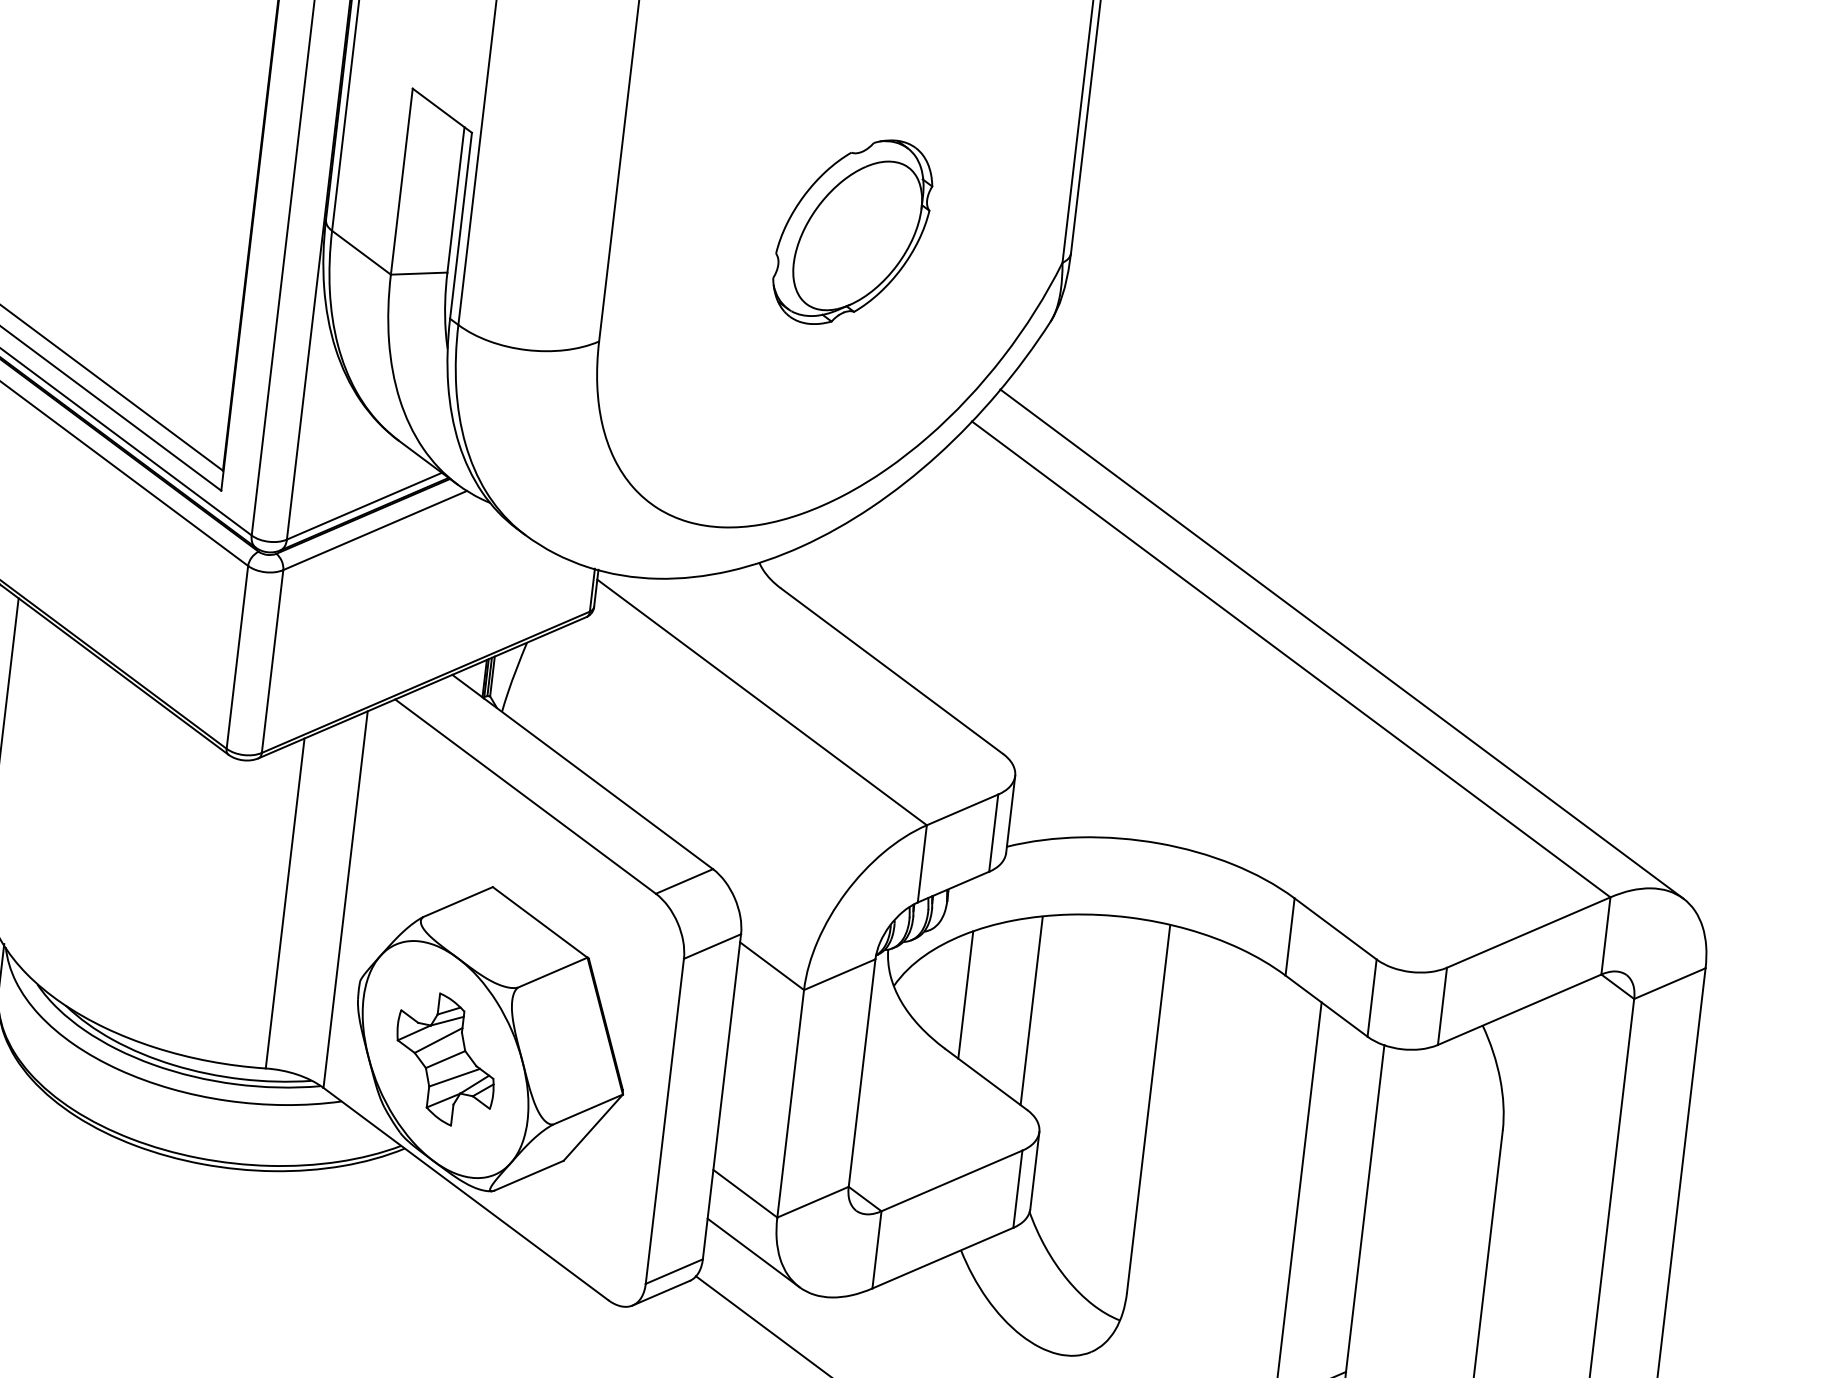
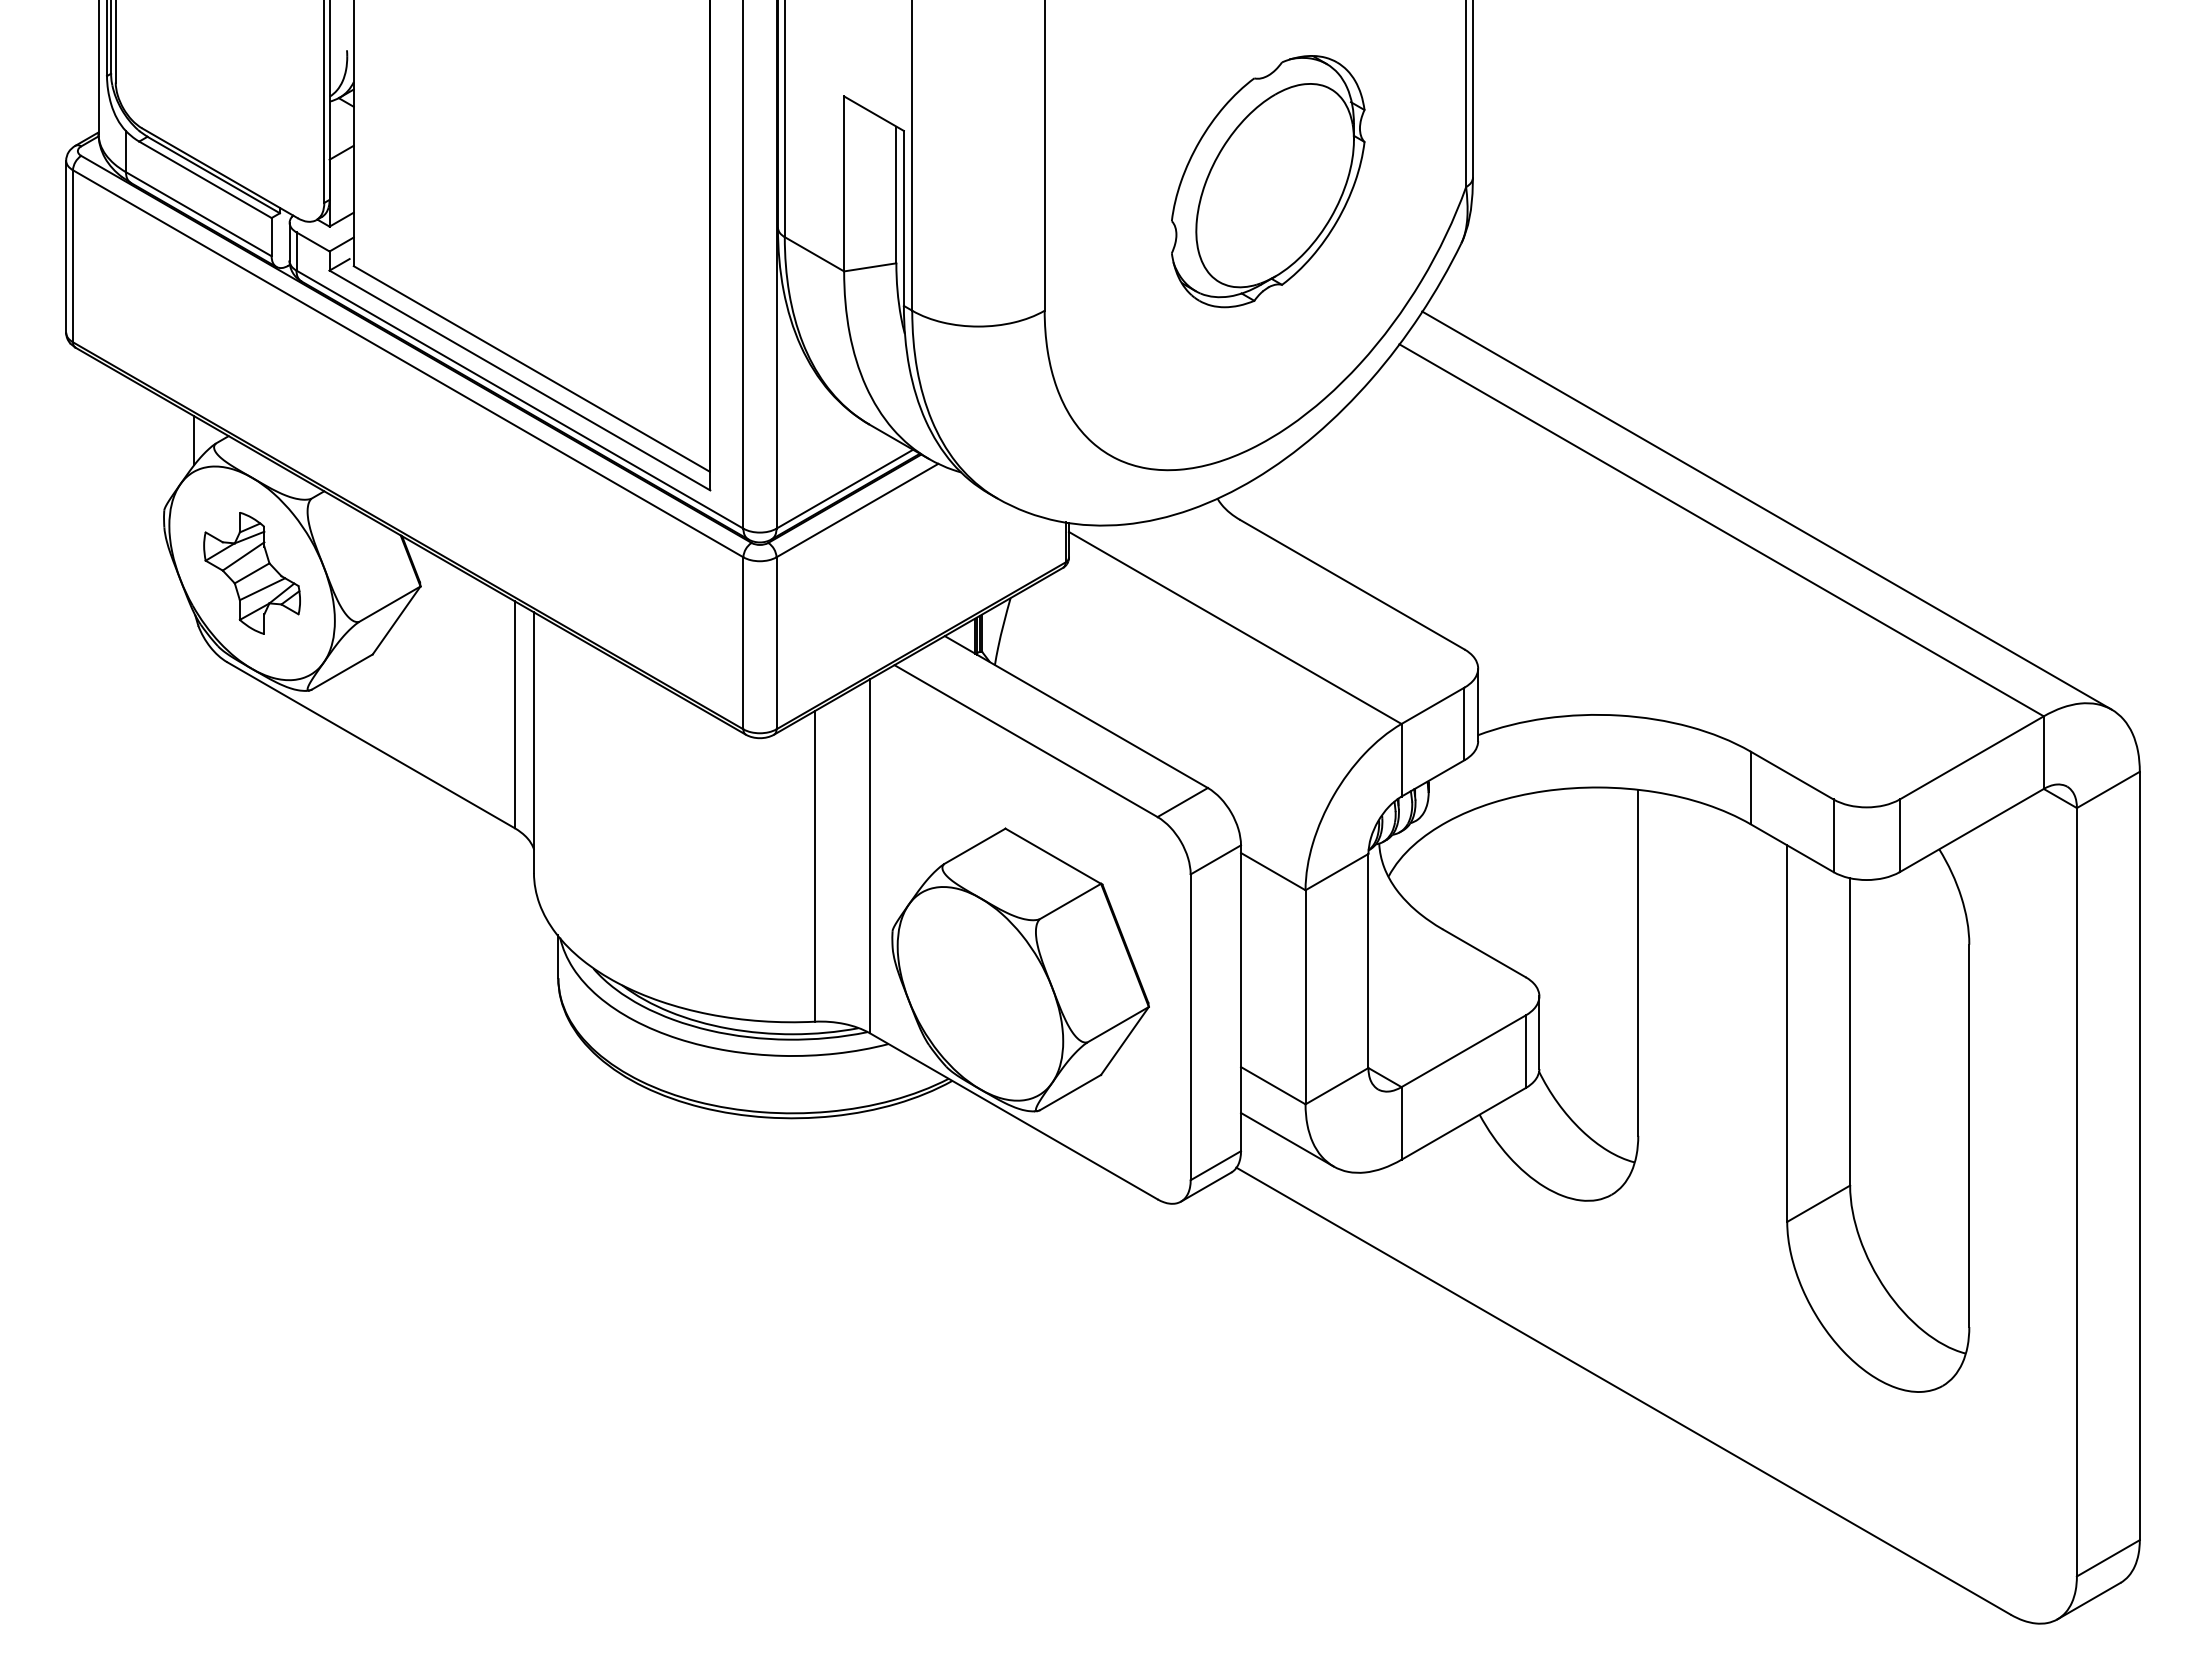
part: (852, 231) -> (1267, 181), size x1.4
line: (966, 995) -> (1456, 877), removed
line: (1032, 1010) -> (1519, 884), removed
part: (445, 1059) -> (980, 993), removed

